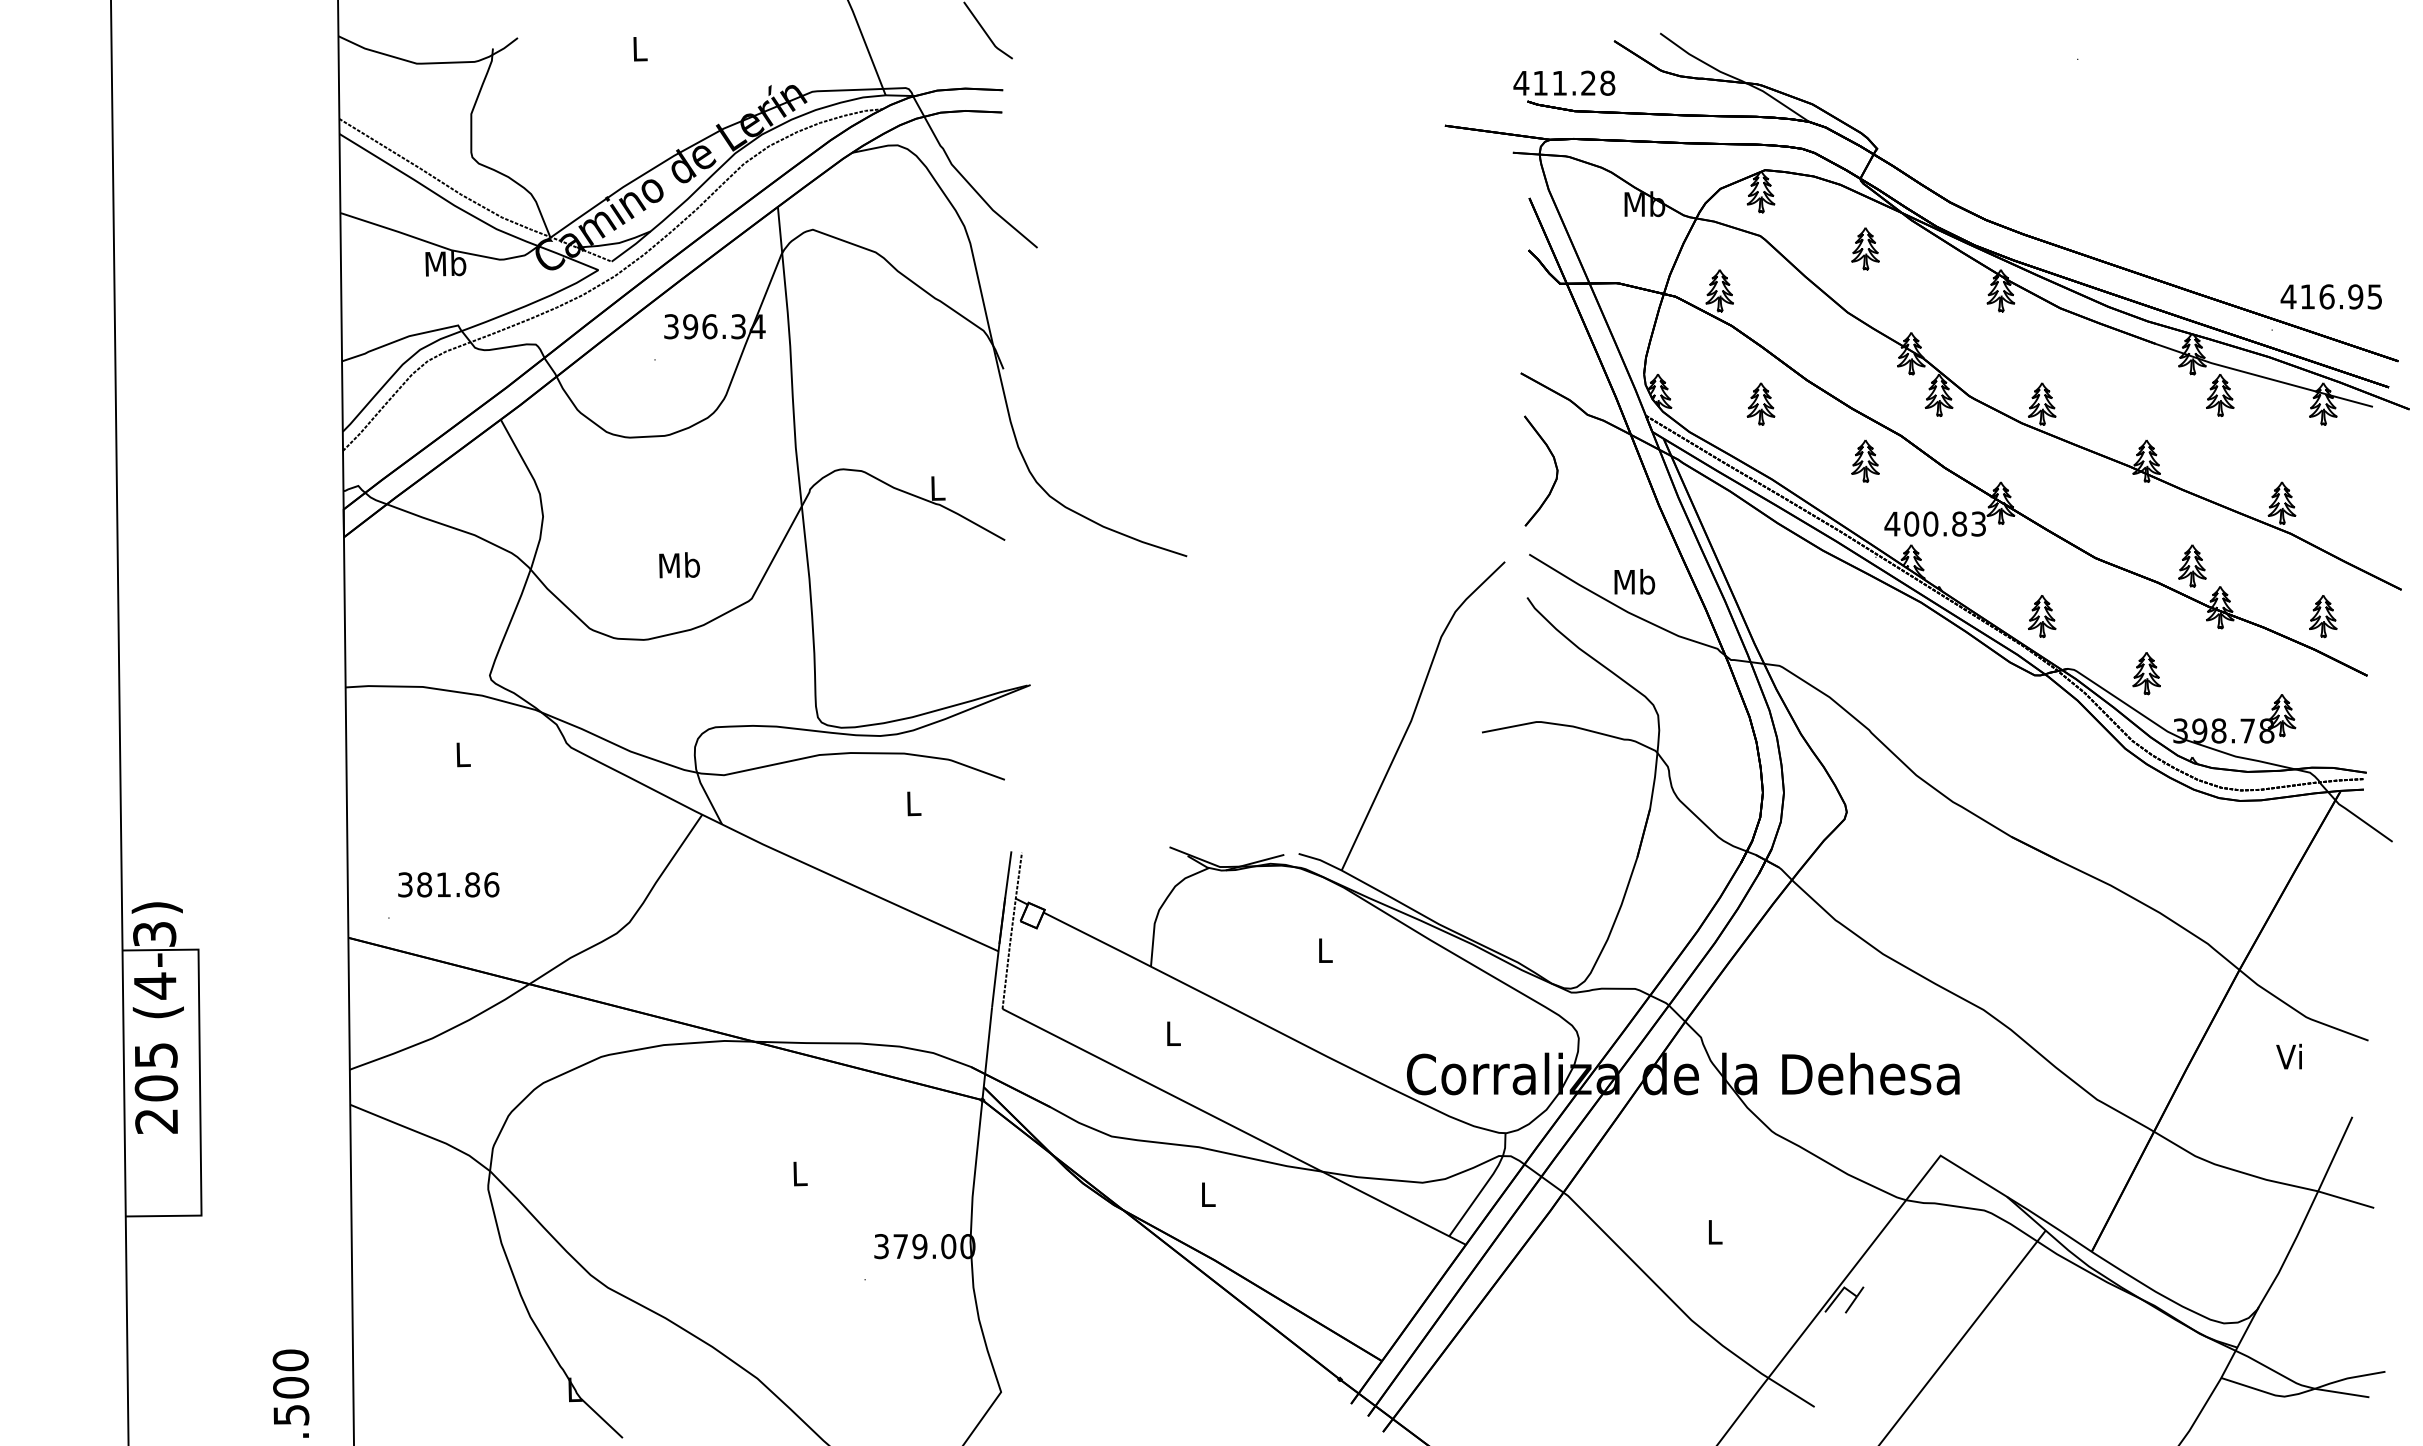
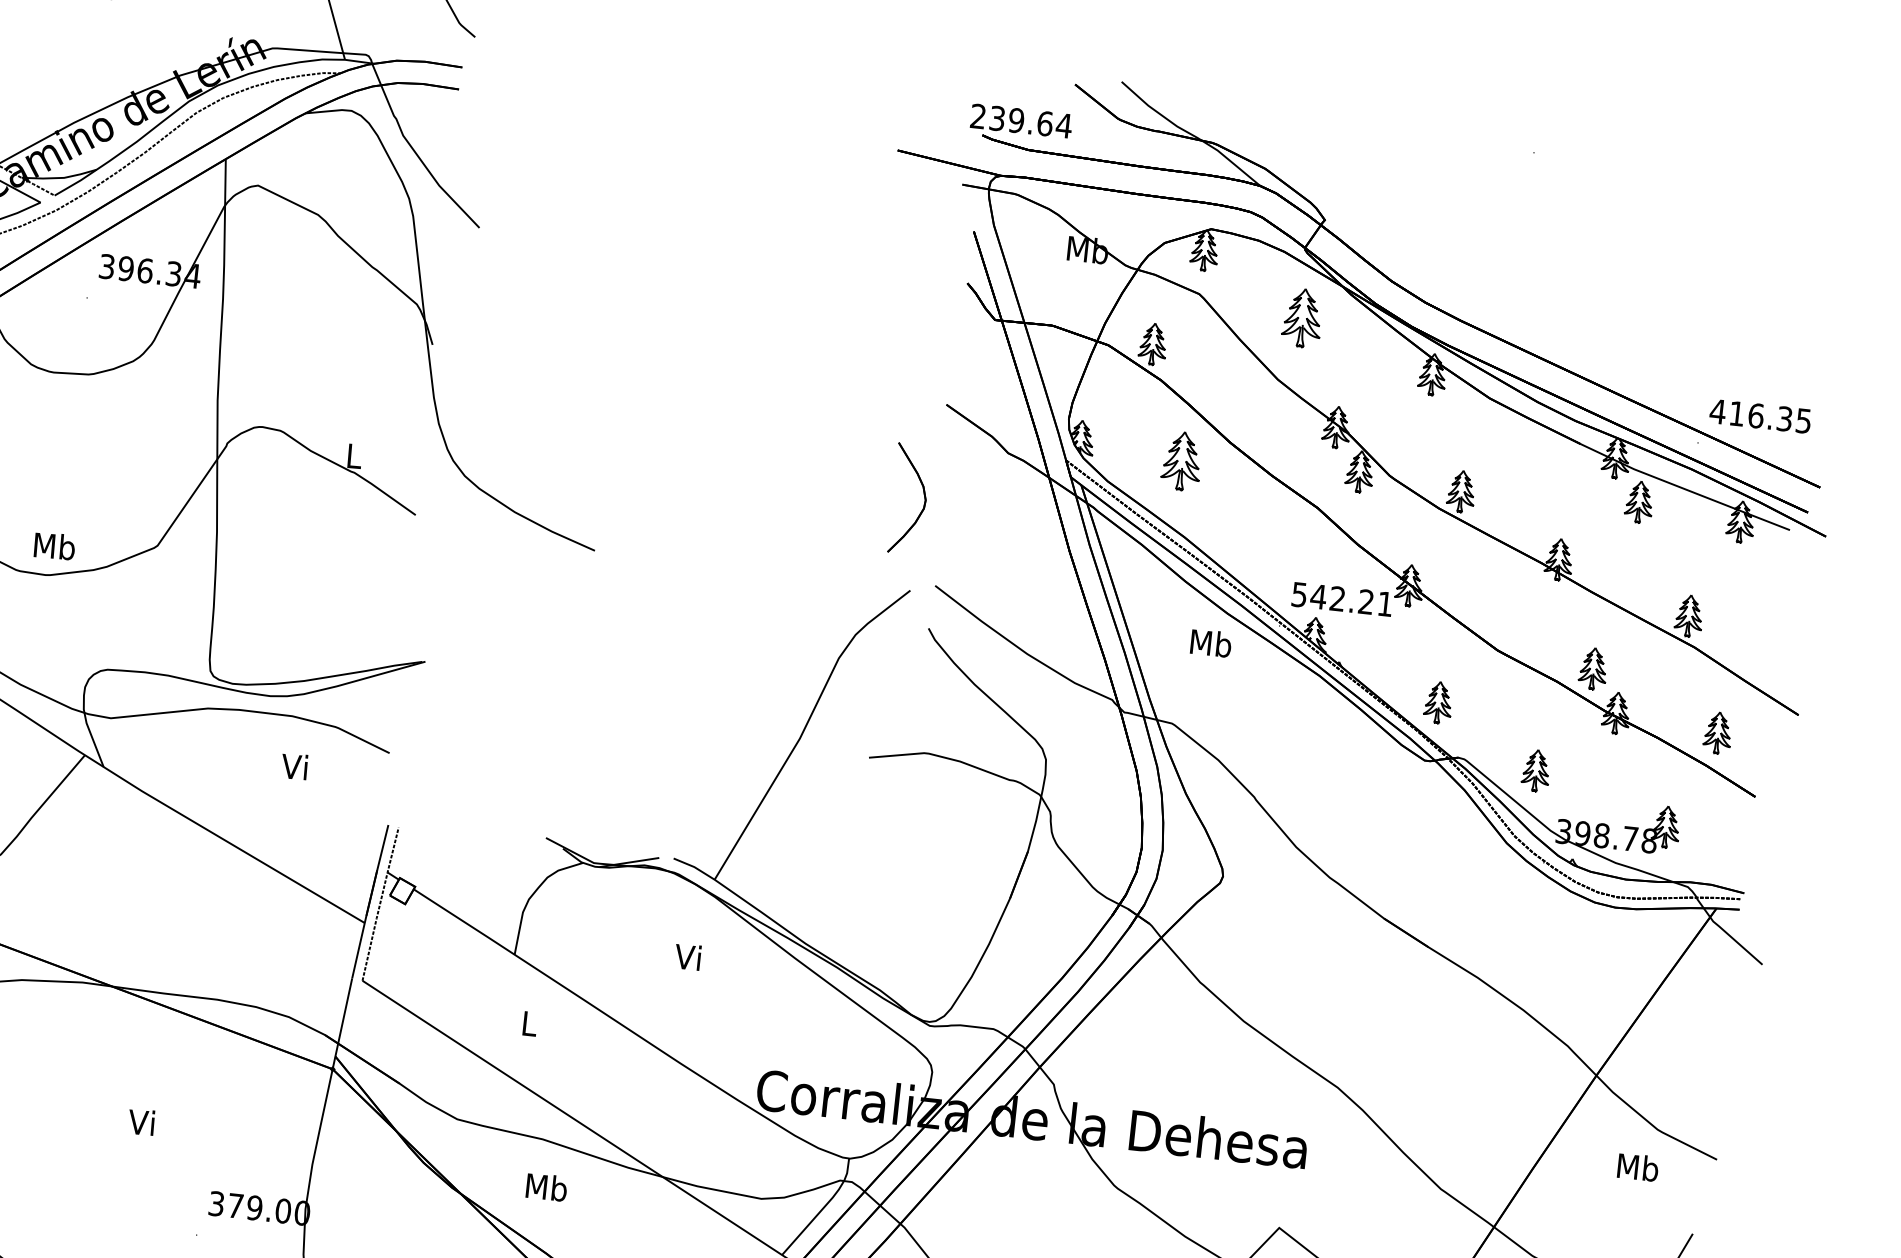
text: (1564, 82) -> (1021, 120), 411.28 -> 239.64
part: (1865, 248) -> (1302, 317), size x1.4
text: (2355, 296) -> (1784, 418), 416.95 -> 416.35
part: (1760, 403) -> (1181, 460), size x1.4
part: (1865, 460) -> (1279, 528), removed
part: (1554, 464) -> (923, 493), moved
text: (1934, 523) -> (1341, 598), 400.83 -> 542.21
text: (679, 565) -> (54, 546), moved
text: (1634, 581) -> (1210, 642), moved
text: (911, 803) -> (294, 766), L -> Vi
text: (1323, 949) -> (688, 956), L -> Vi
text: (2290, 1056) -> (1637, 1167), Vi -> Mb
text: (797, 1173) -> (140, 1122), L -> Vi
text: (1207, 1194) -> (546, 1187), L -> Mb

